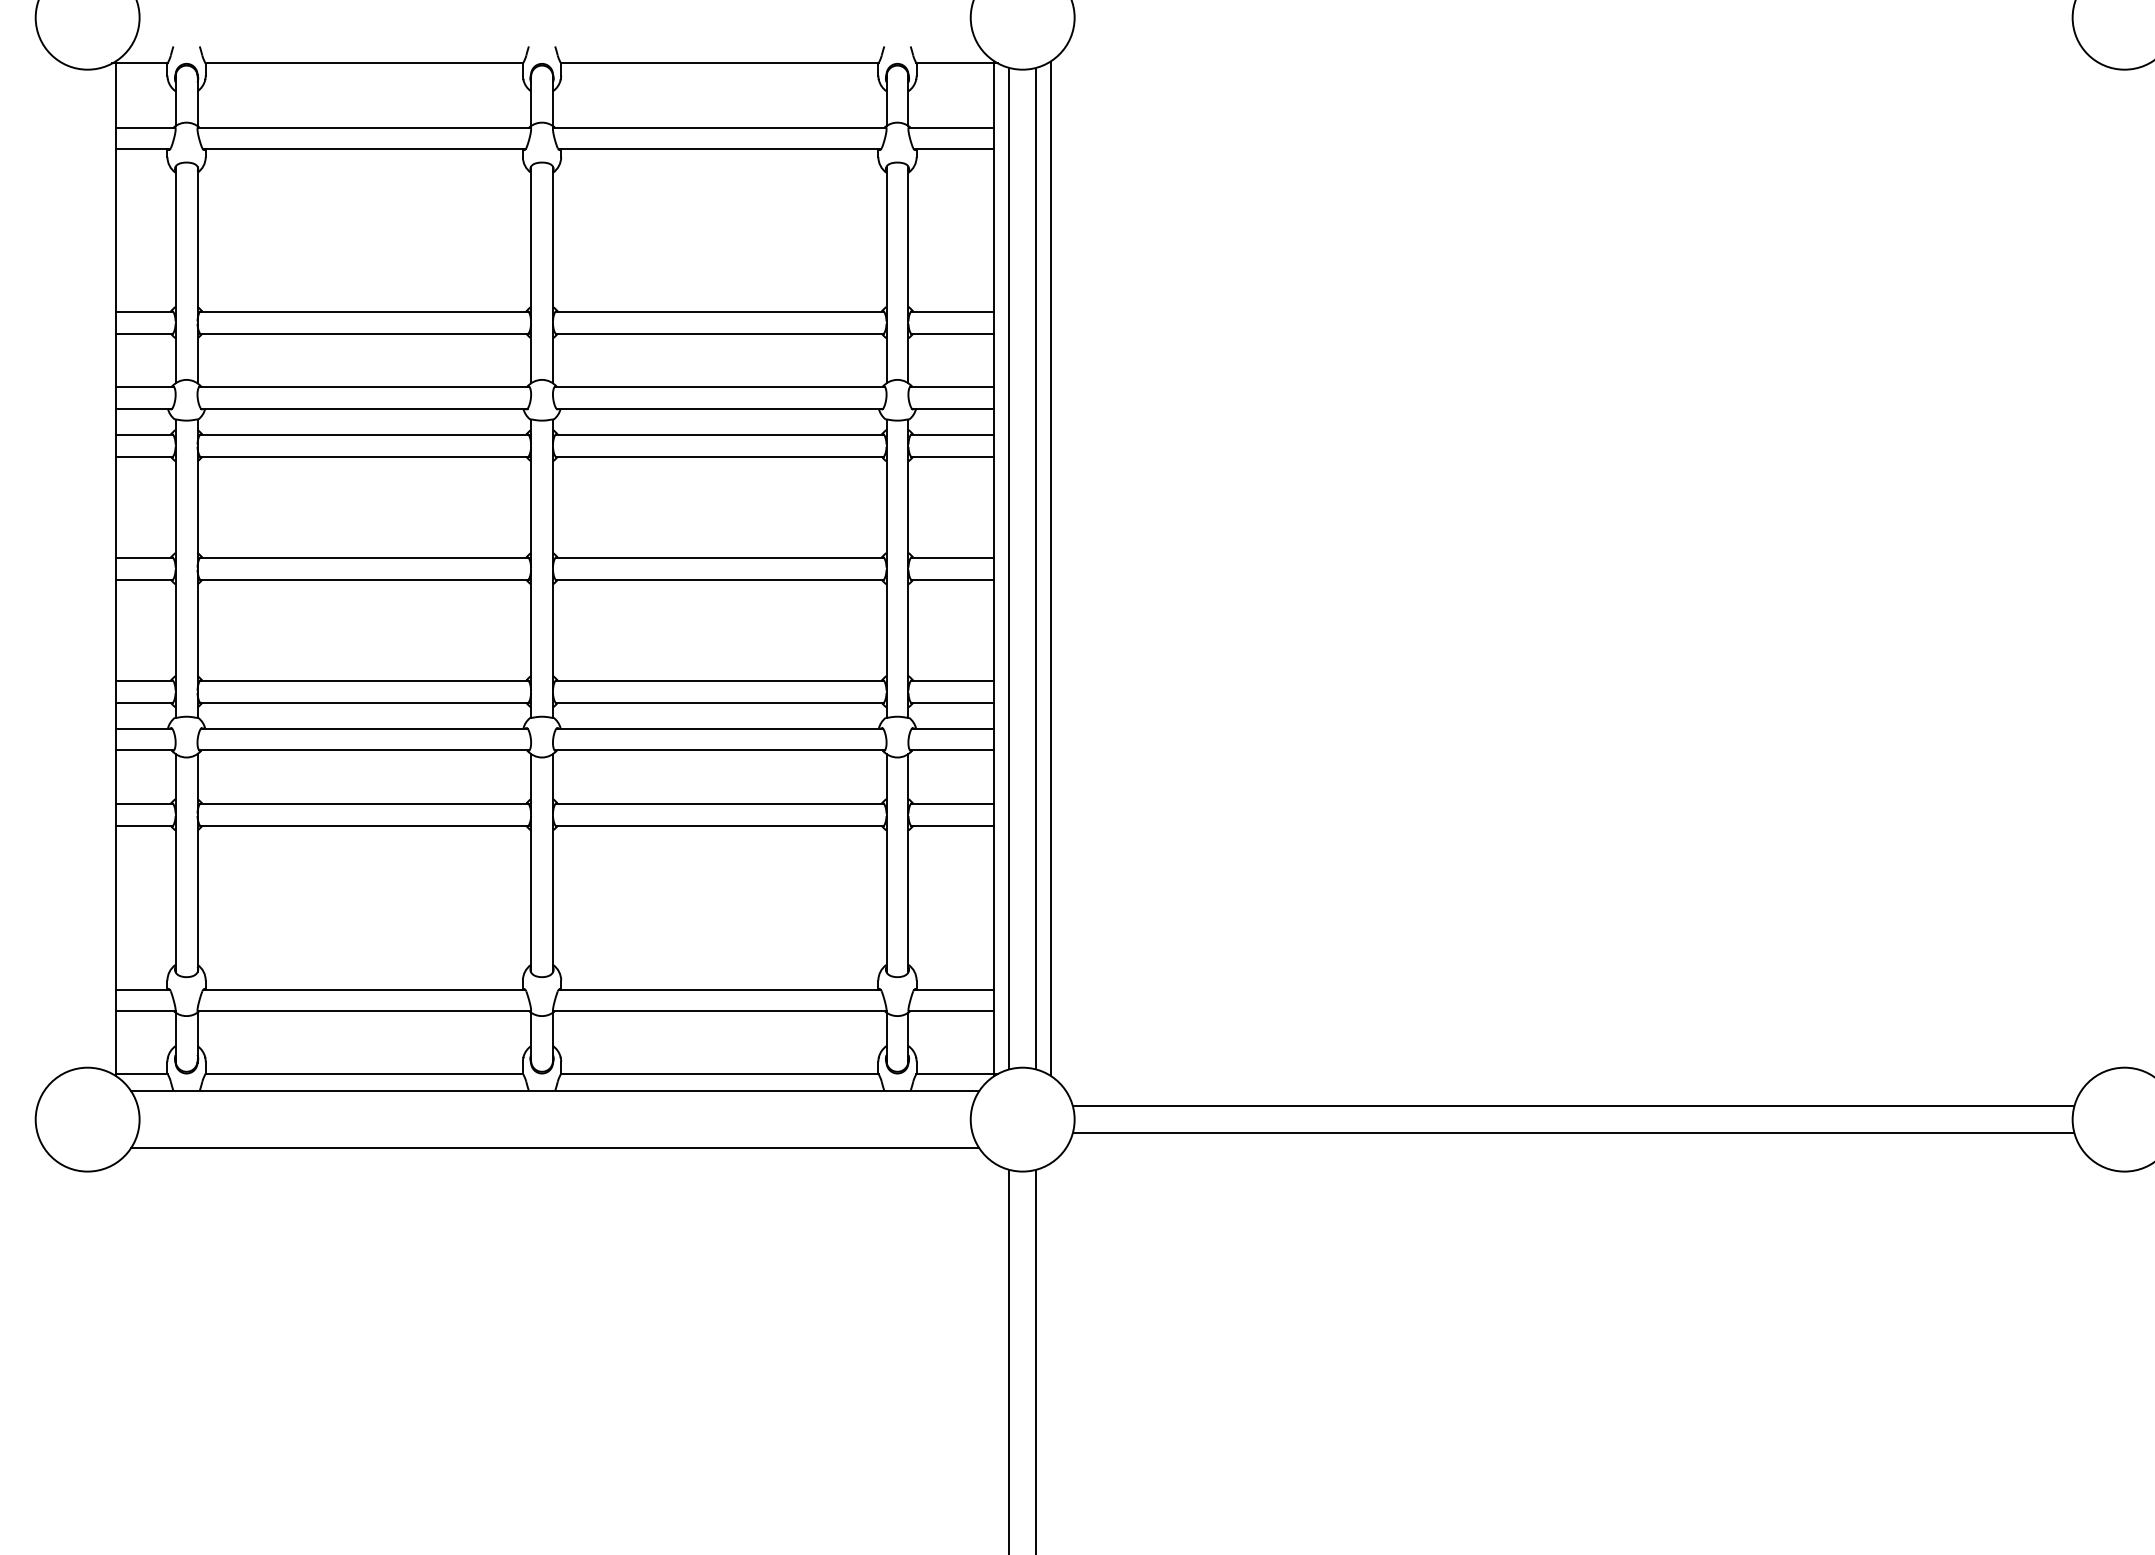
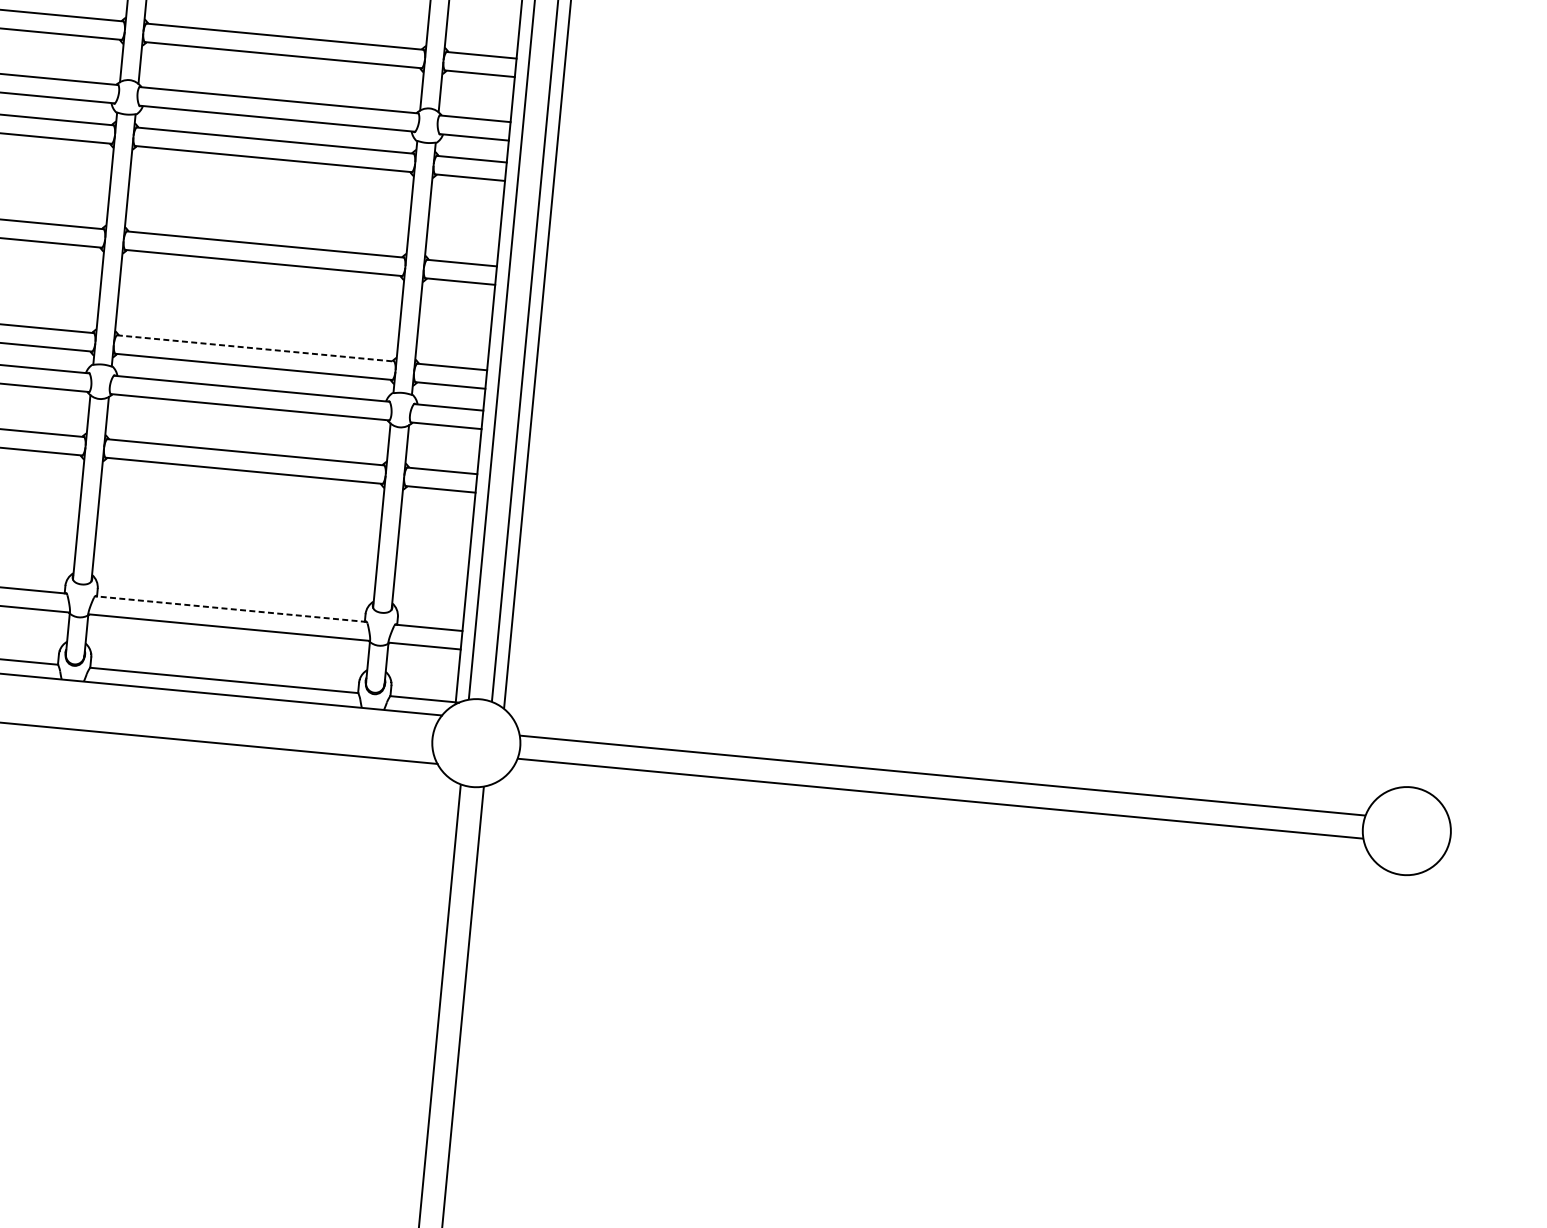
line: (720, 680) -> (256, 348), solid -> dashed
line: (719, 989) -> (230, 609), solid -> dashed

